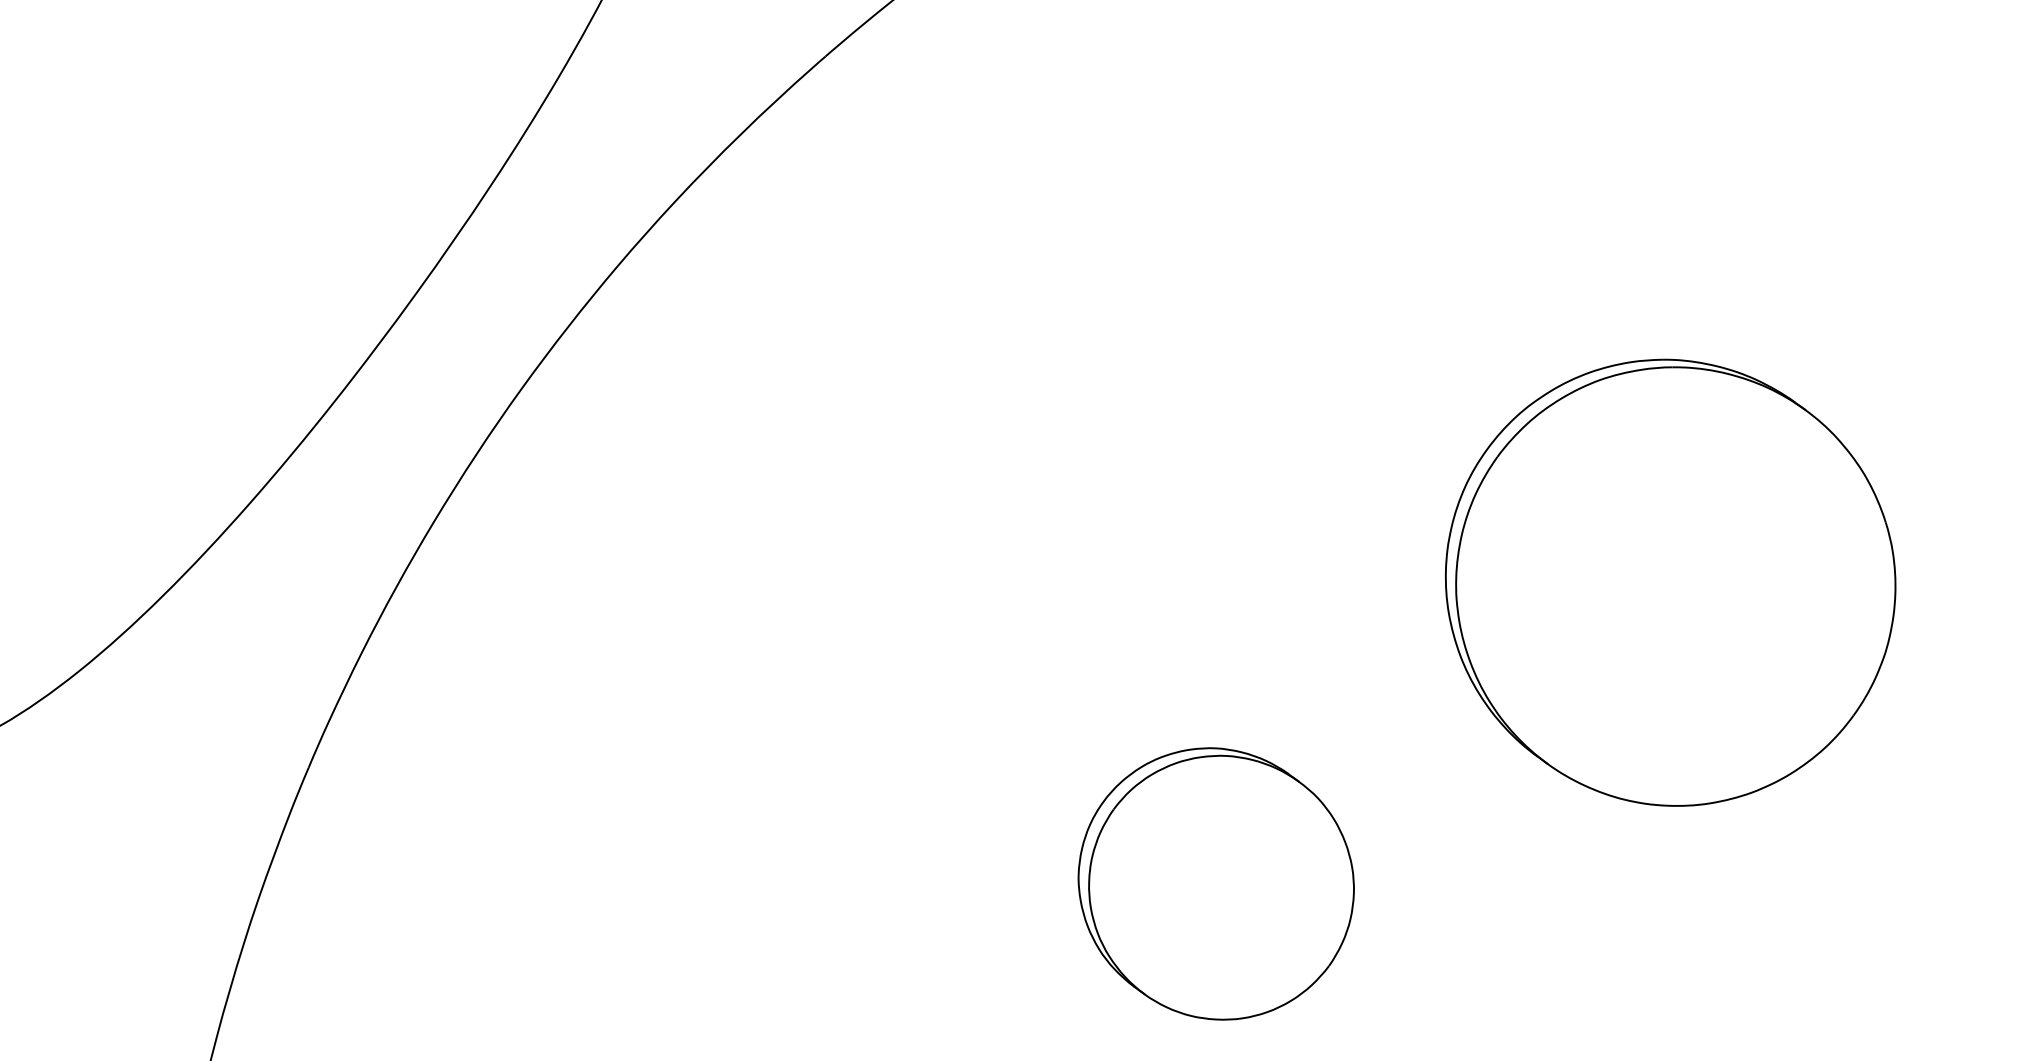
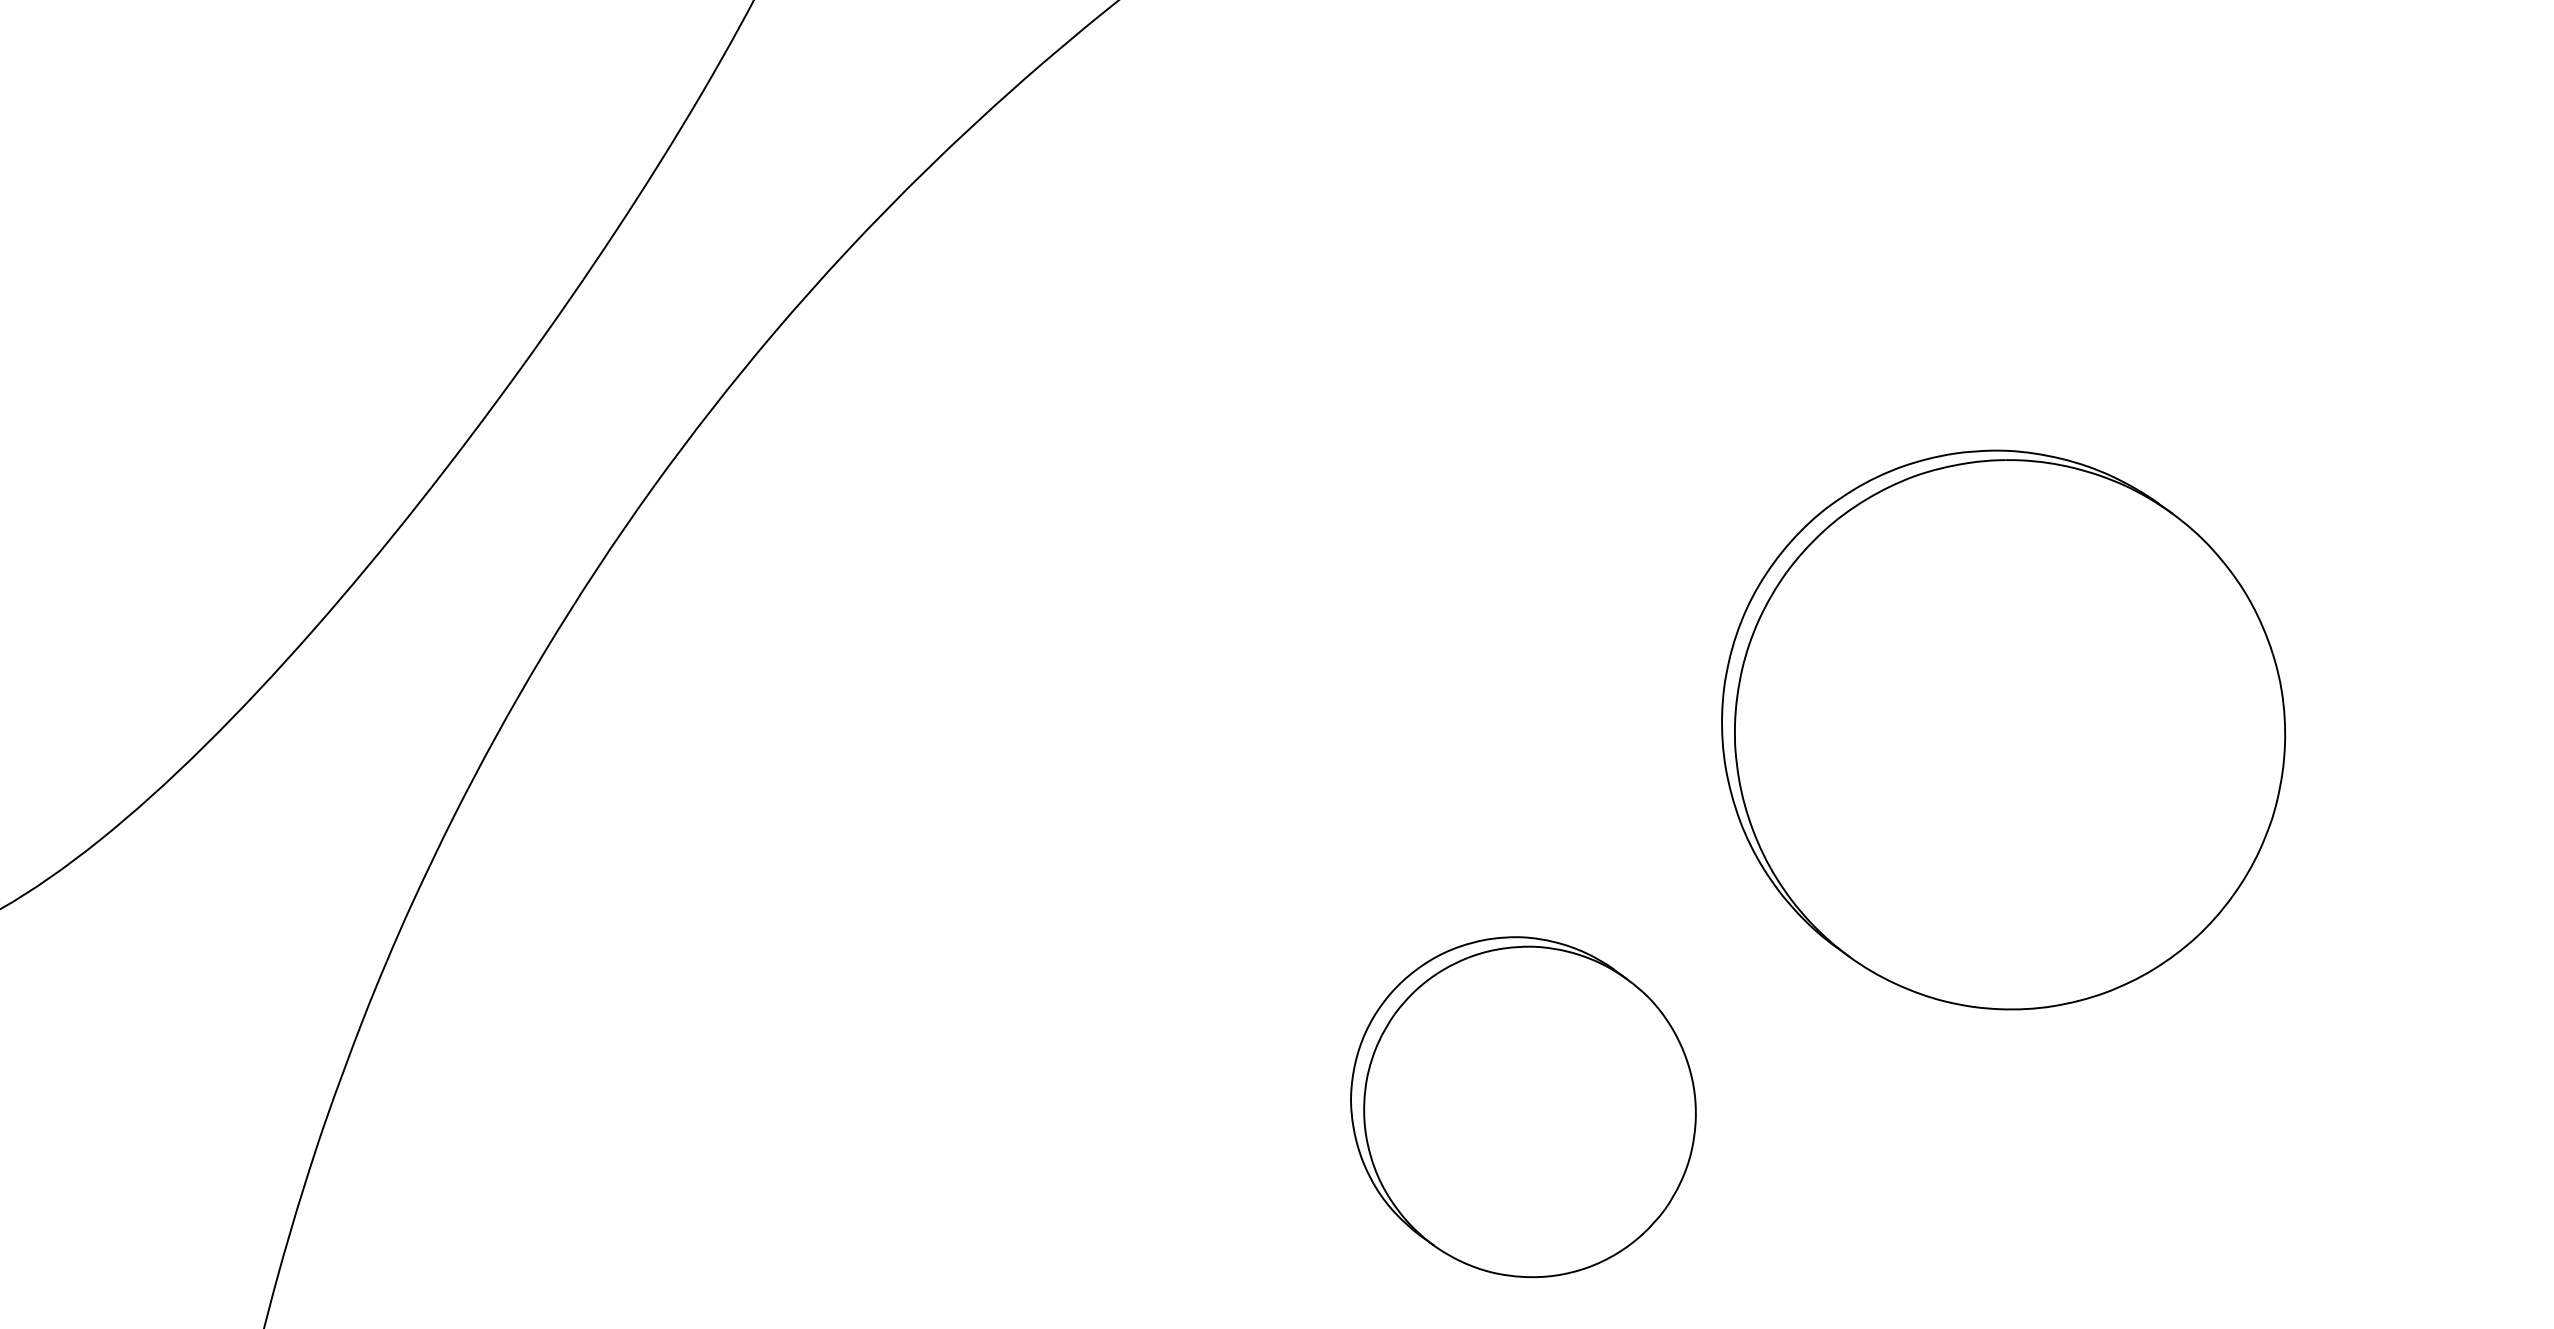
part: (1670, 582) -> (2003, 729), moved

